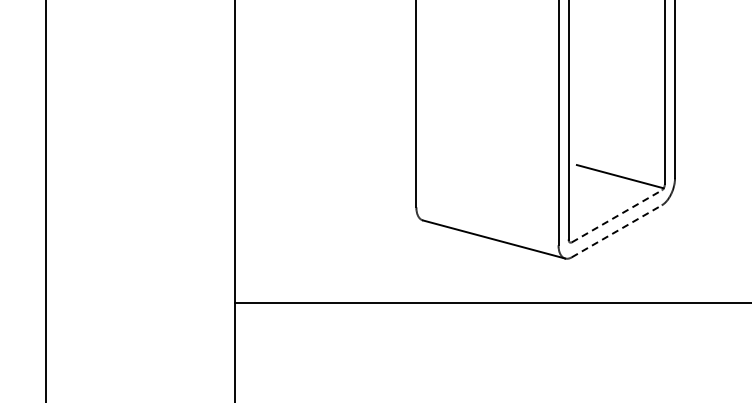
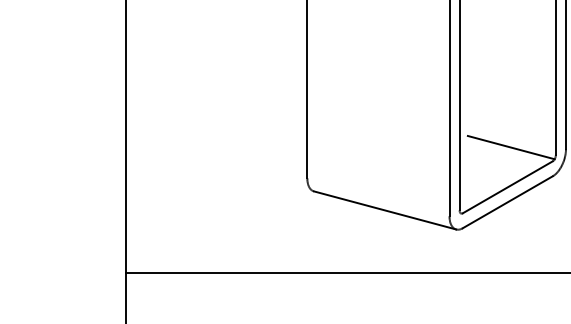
line: (616, 216) -> (507, 187), dashed -> solid
line: (616, 231) -> (507, 202), dashed -> solid

